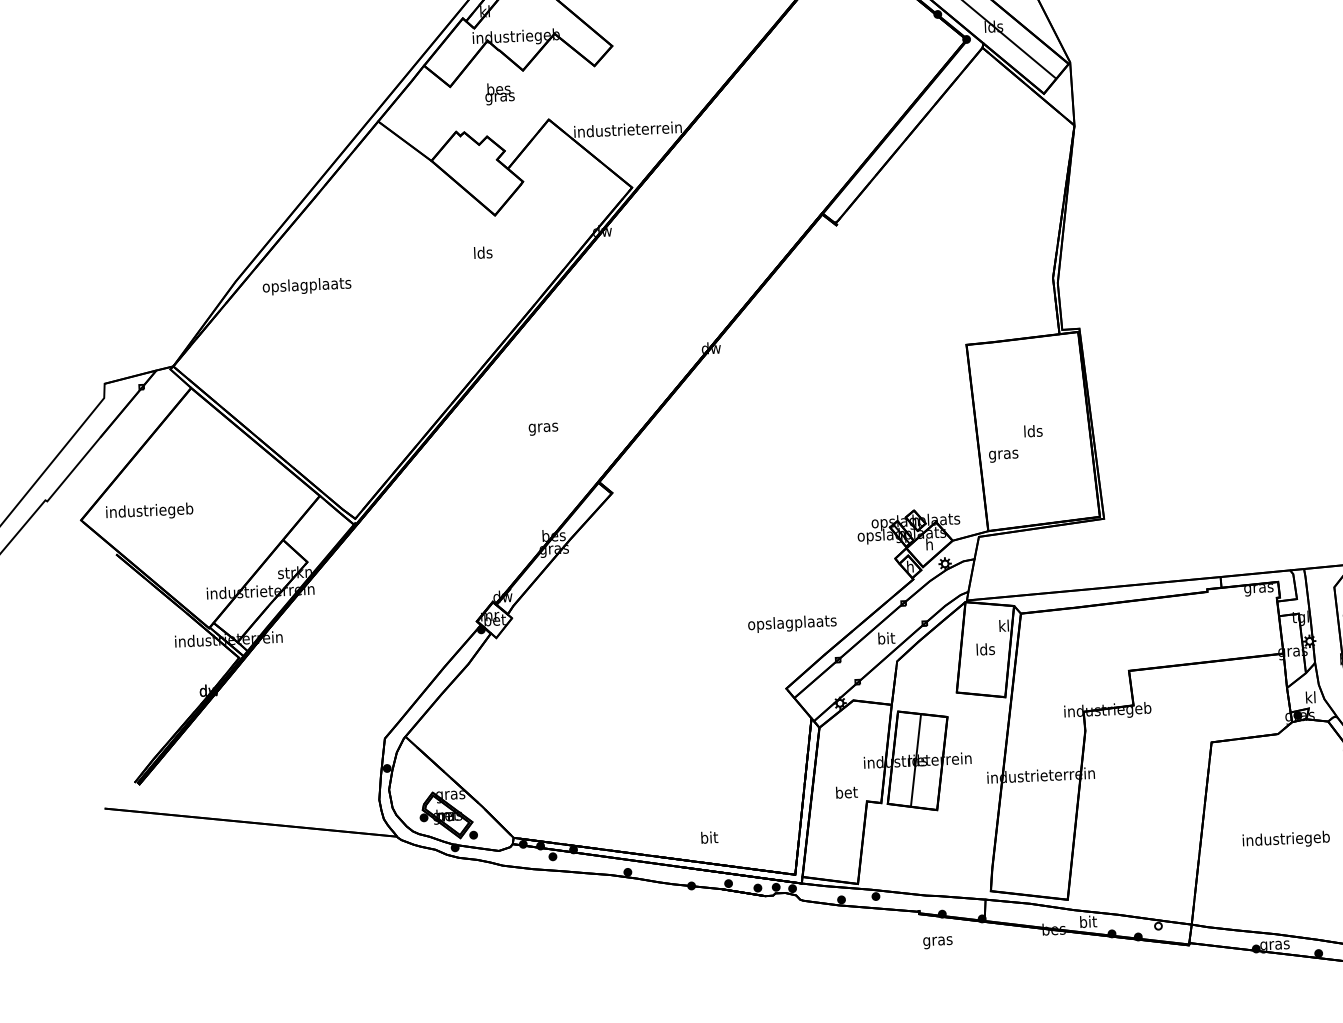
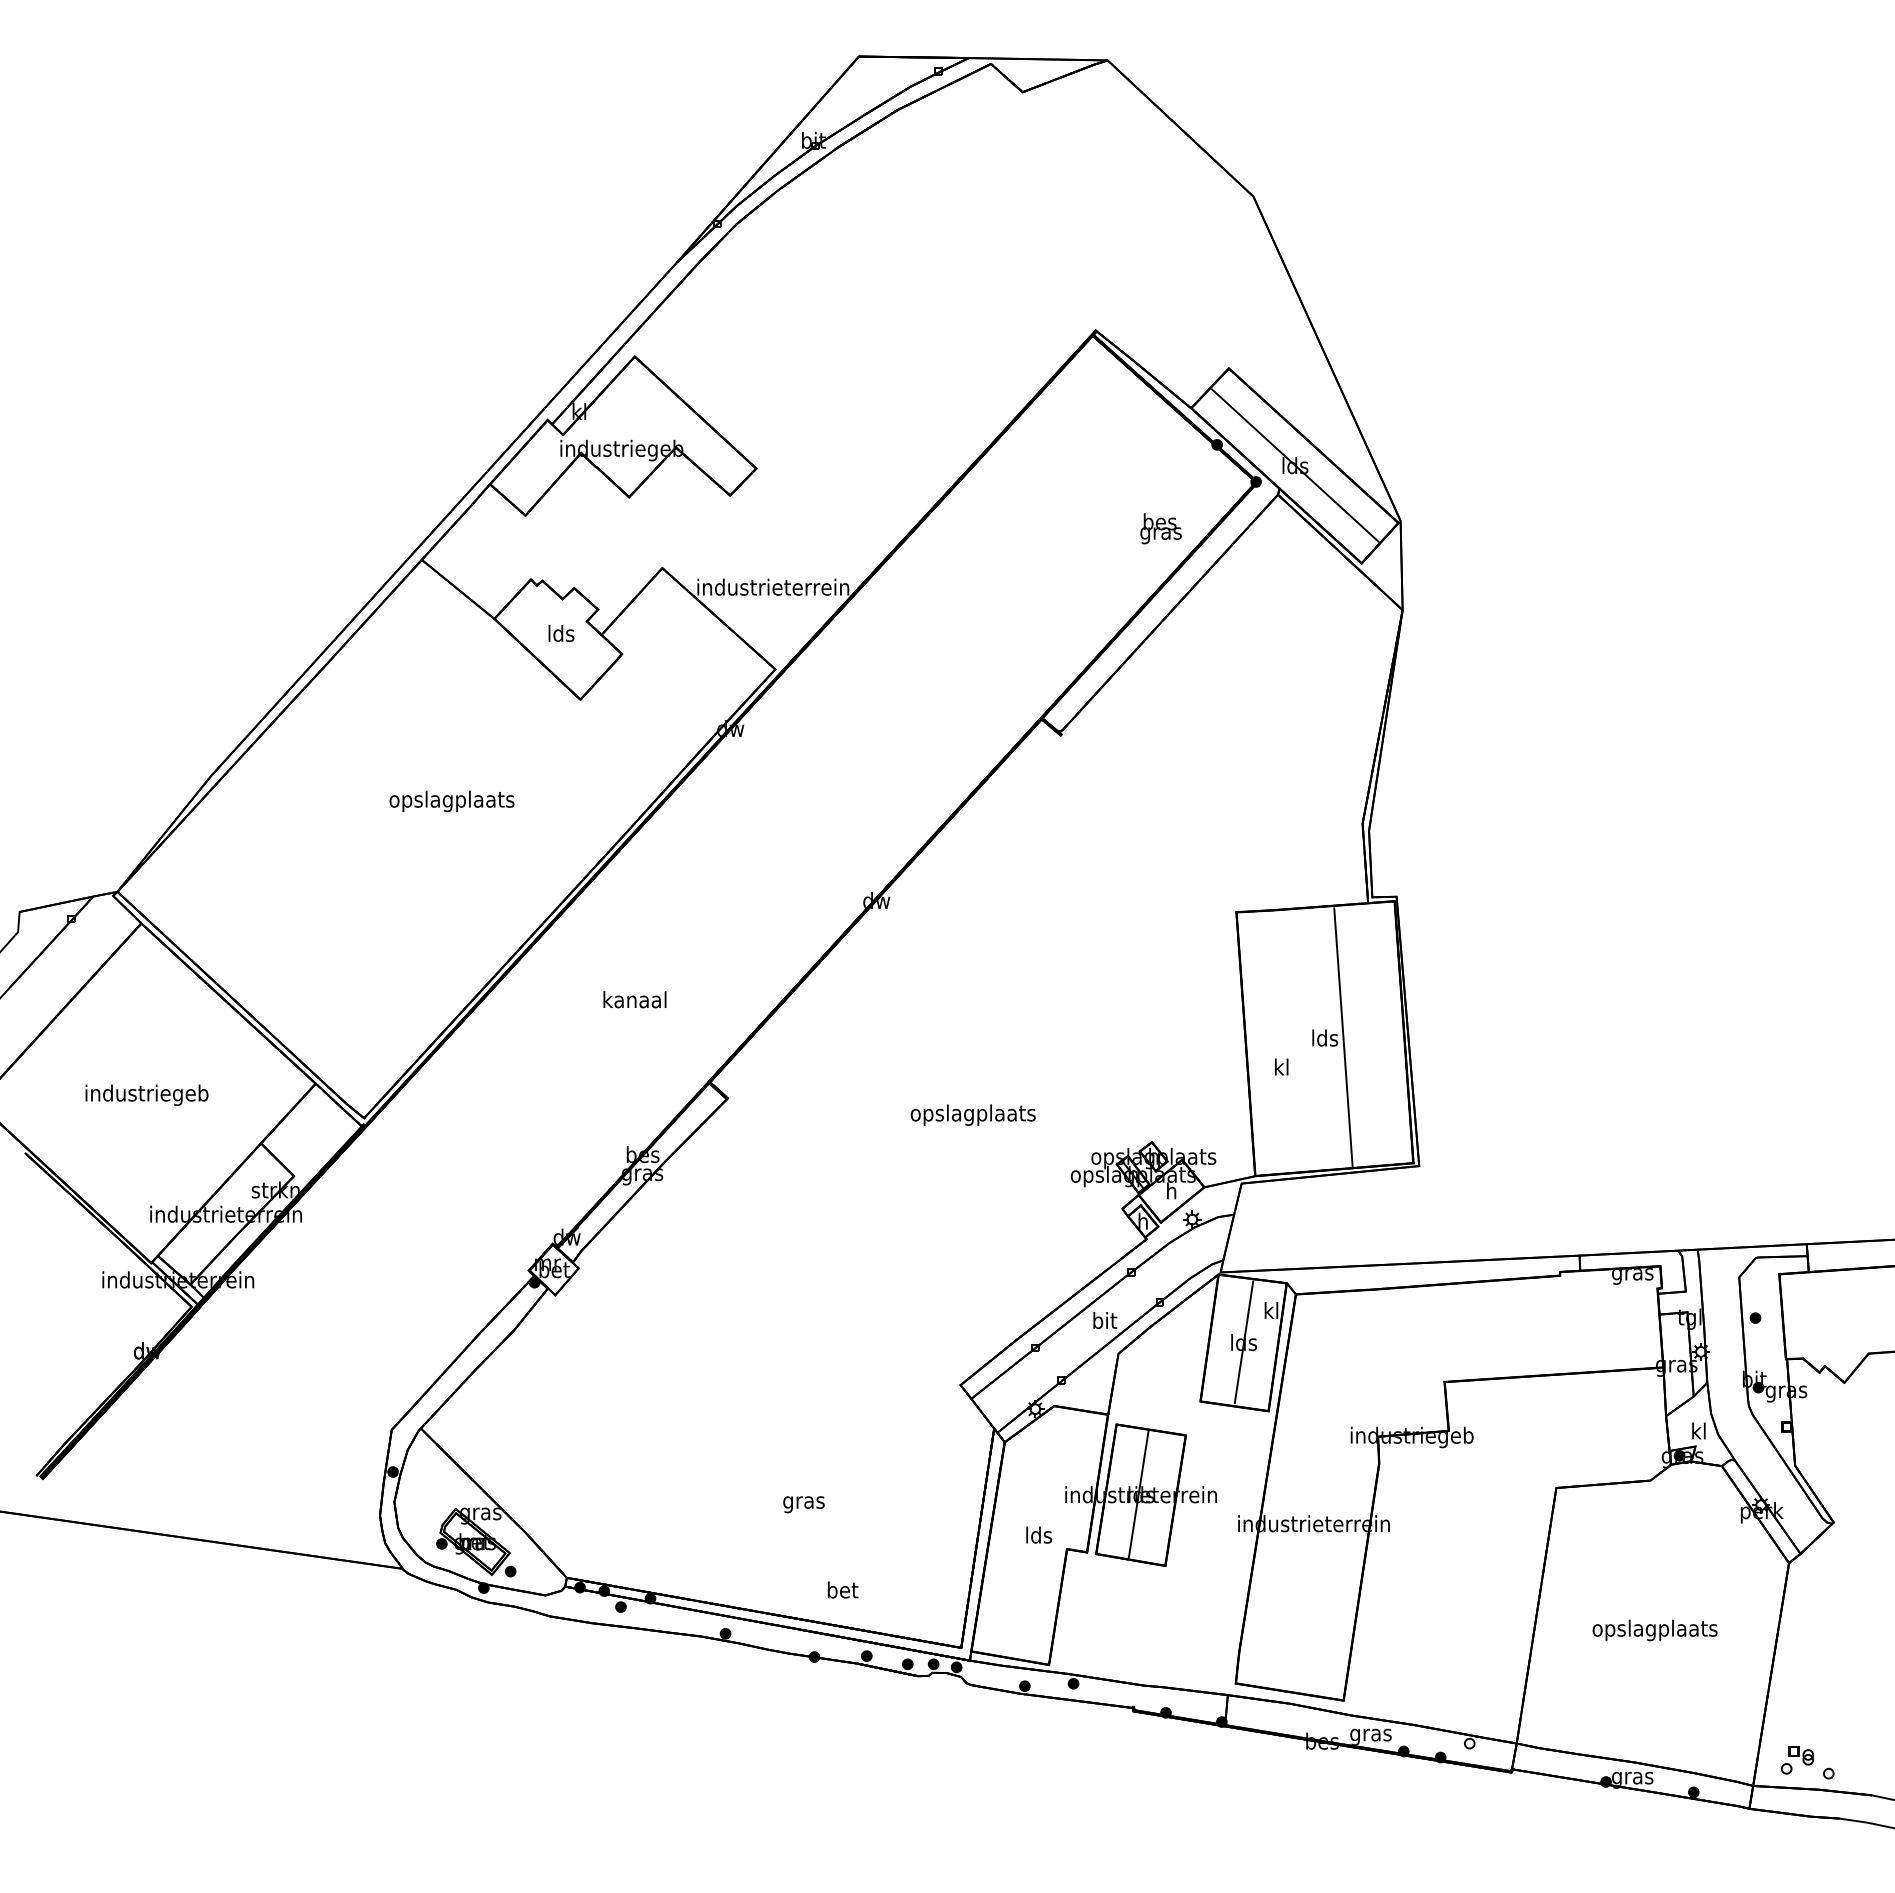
text: (499, 93) -> (1160, 528), moved
text: (483, 252) -> (561, 632), moved
text: (306, 286) -> (451, 801), moved
text: (543, 427) -> (634, 1001), gras -> kanaal
line: (1046, 429) -> (1343, 1036), added
text: (1003, 454) -> (1281, 1069), gras -> kl
text: (149, 511) -> (146, 1094), moved
text: (791, 623) -> (972, 1114), moved
line: (985, 649) -> (1243, 1342), added
text: (847, 791) -> (1039, 1534), bet -> lds
text: (709, 837) -> (842, 1589), bit -> bet
text: (1285, 840) -> (1654, 1630), industriegeb -> opslagplaats
text: (1087, 922) -> (1370, 1734), bit -> gras
text: (937, 942) -> (803, 1504), moved

